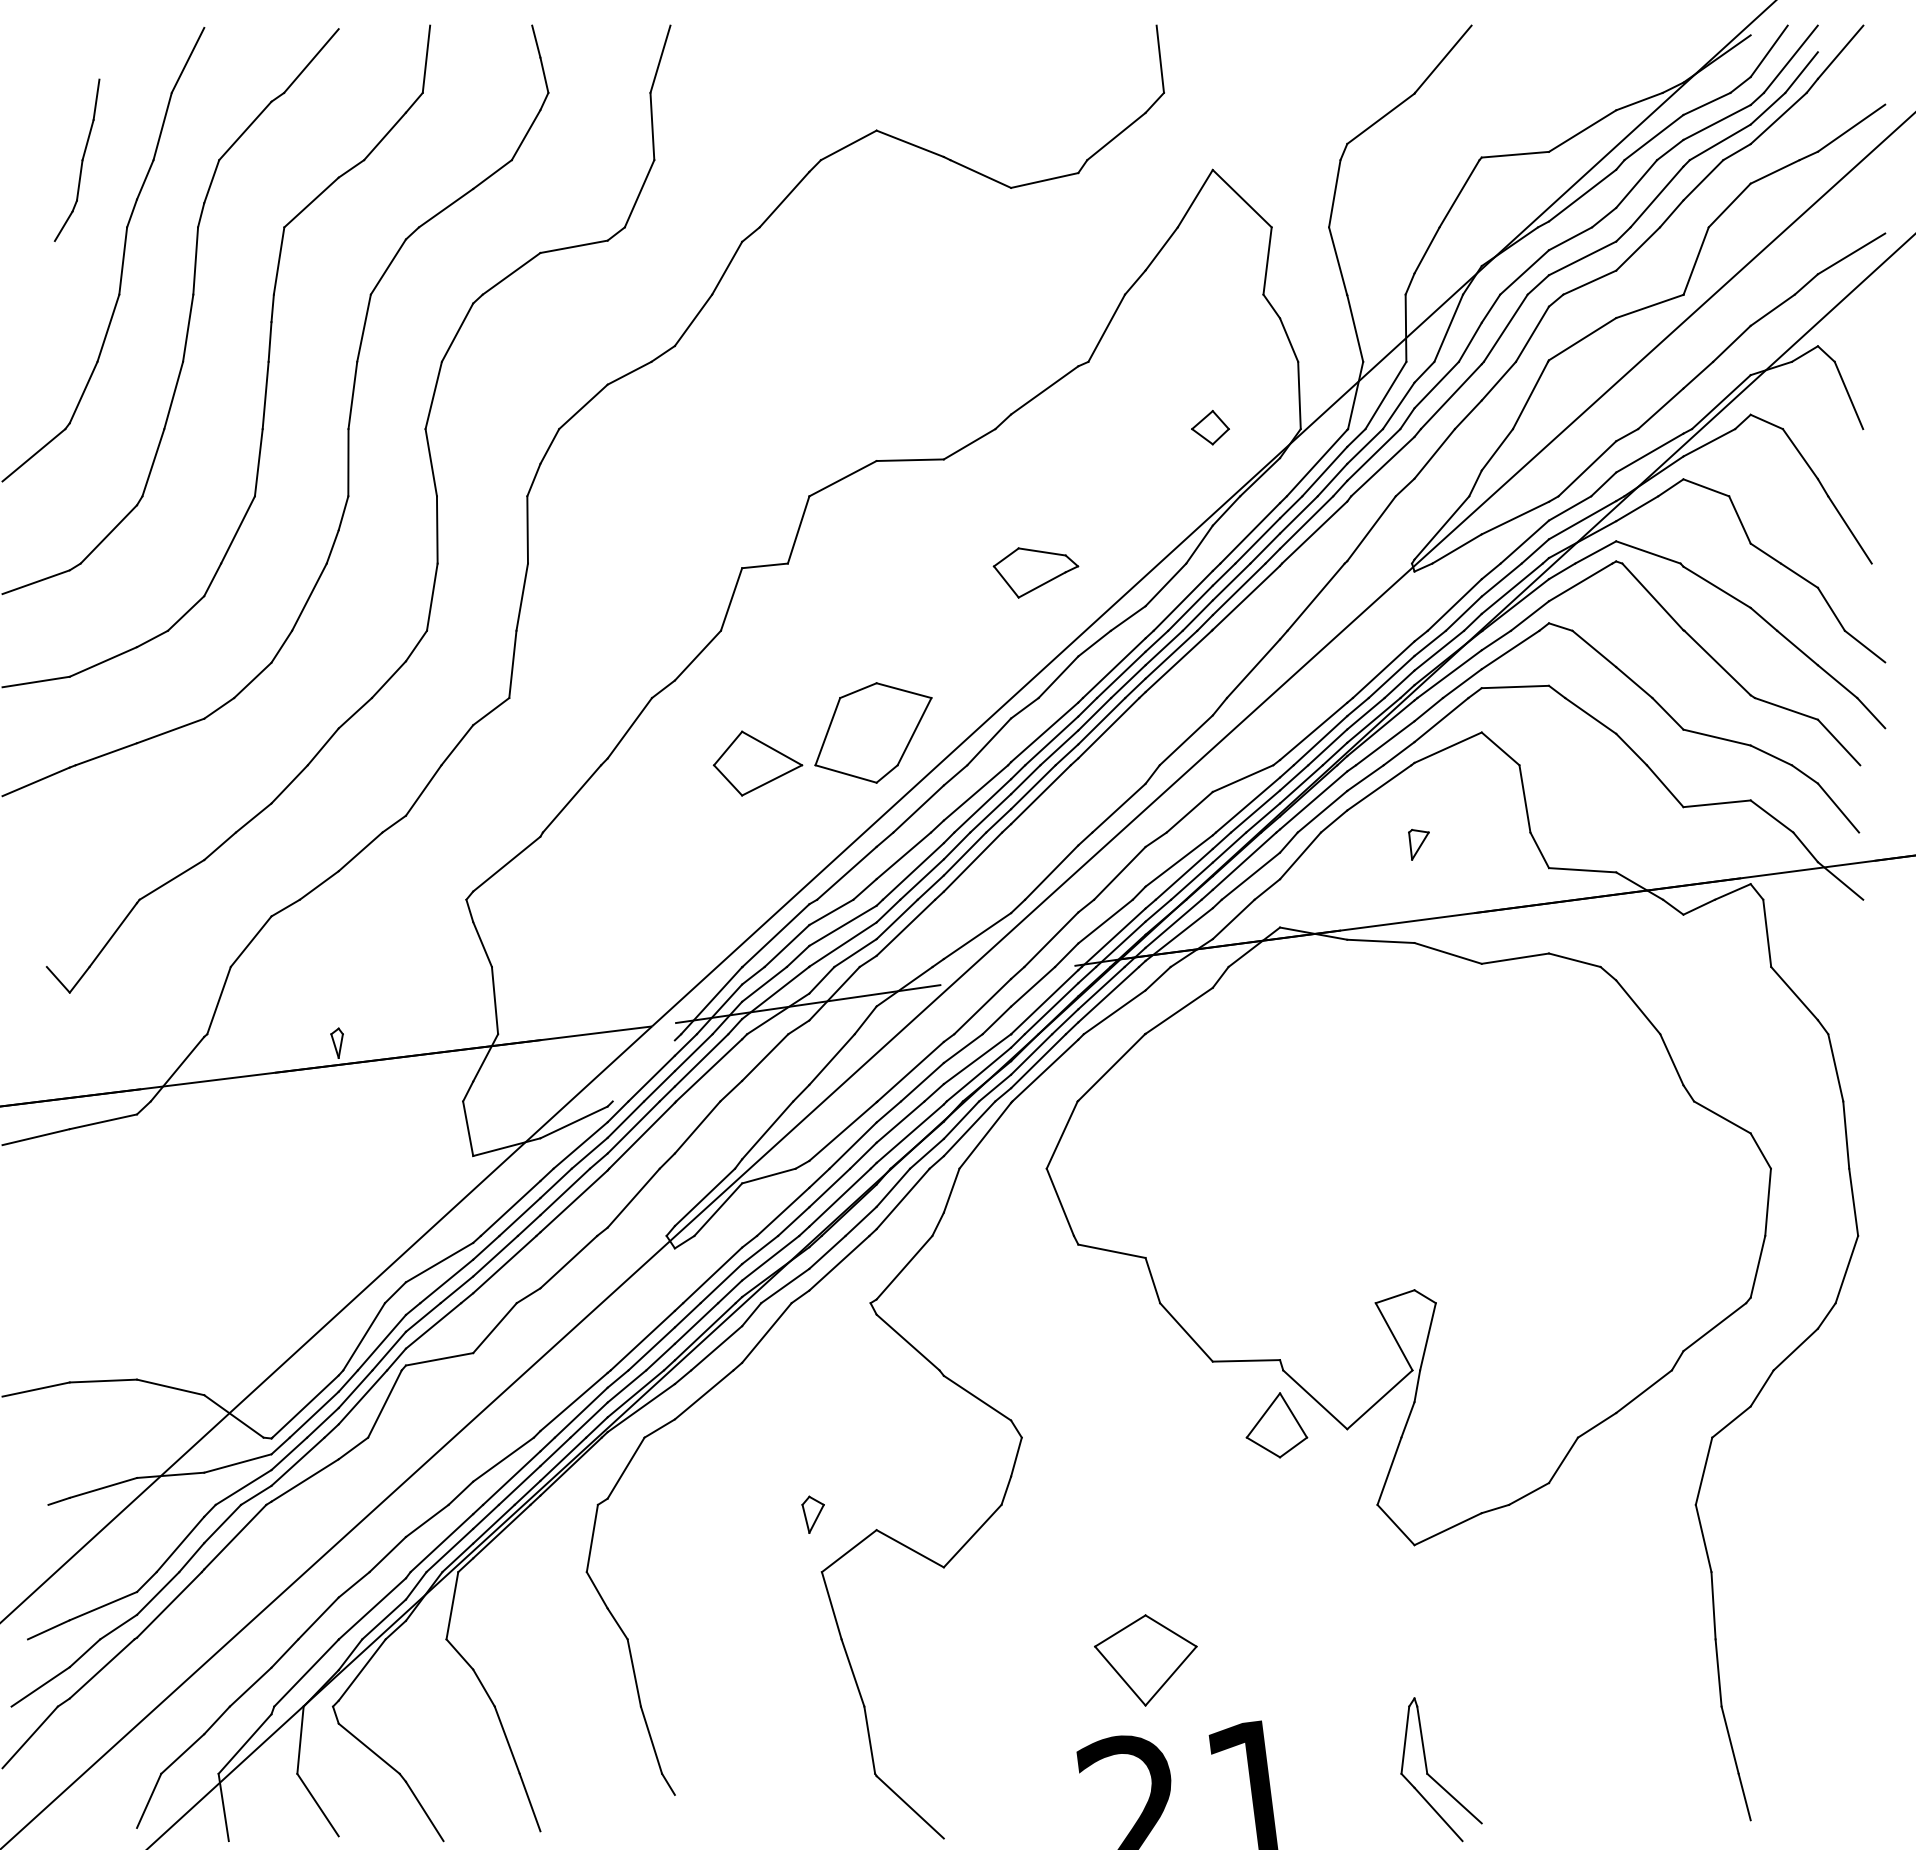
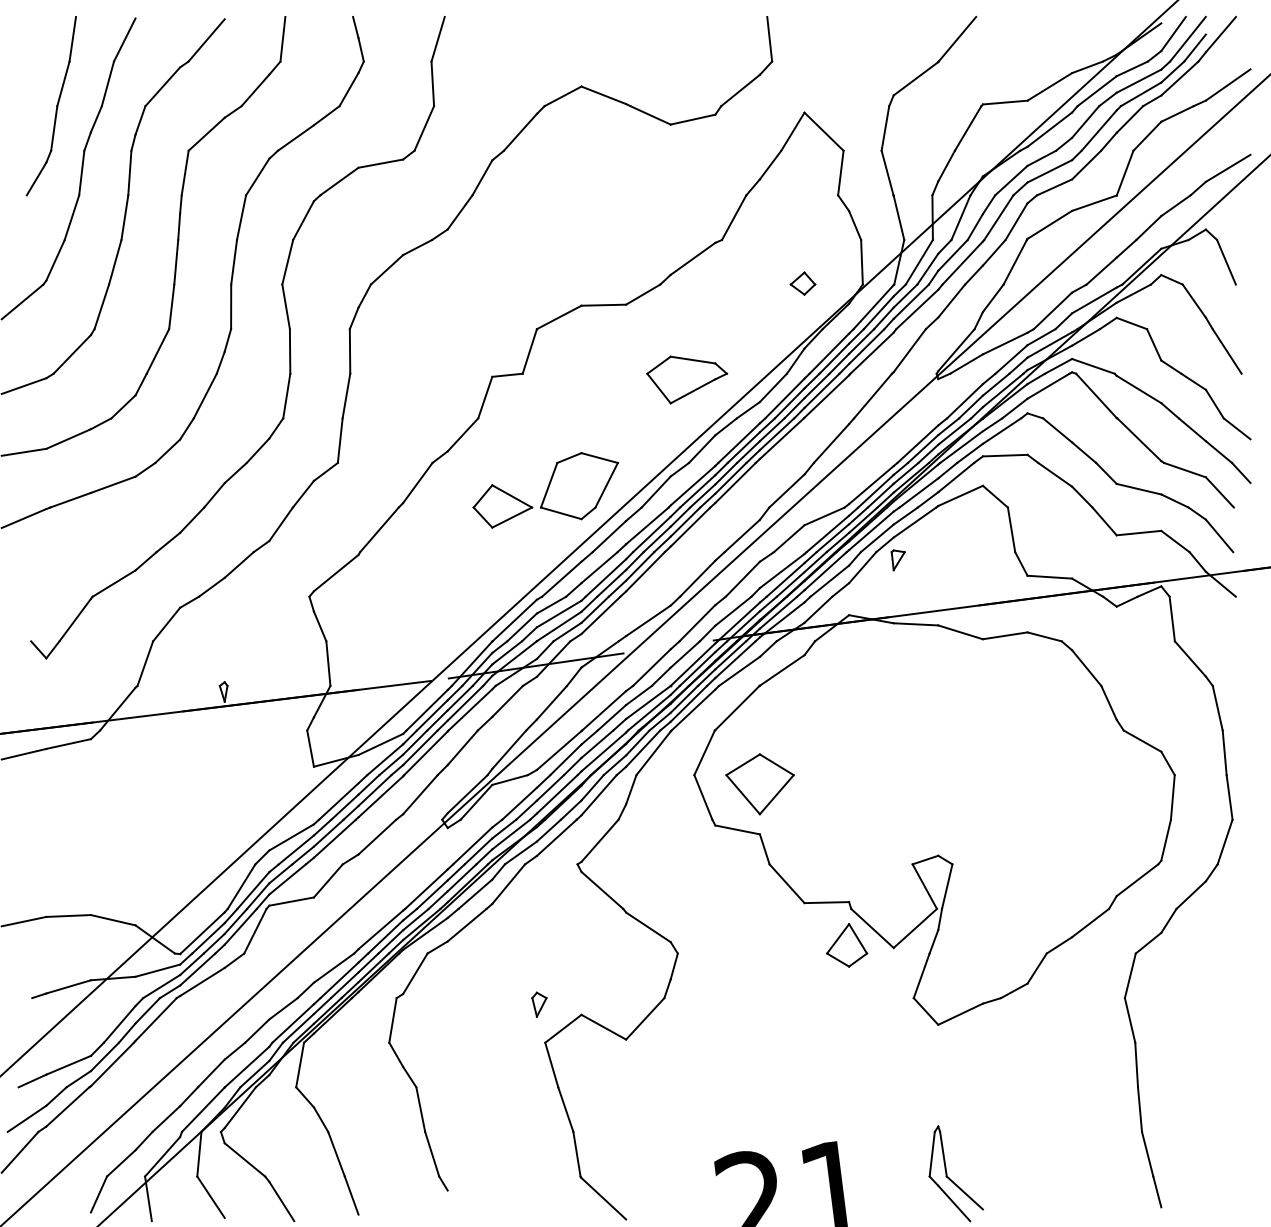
part: (76, 160) -> (50, 106), size x1.67
part: (1036, 572) -> (687, 379), size x1.43
part: (1417, 845) -> (897, 560), moved
line: (642, 1071) -> (426, 710), added
part: (1144, 1660) -> (759, 784), moved

